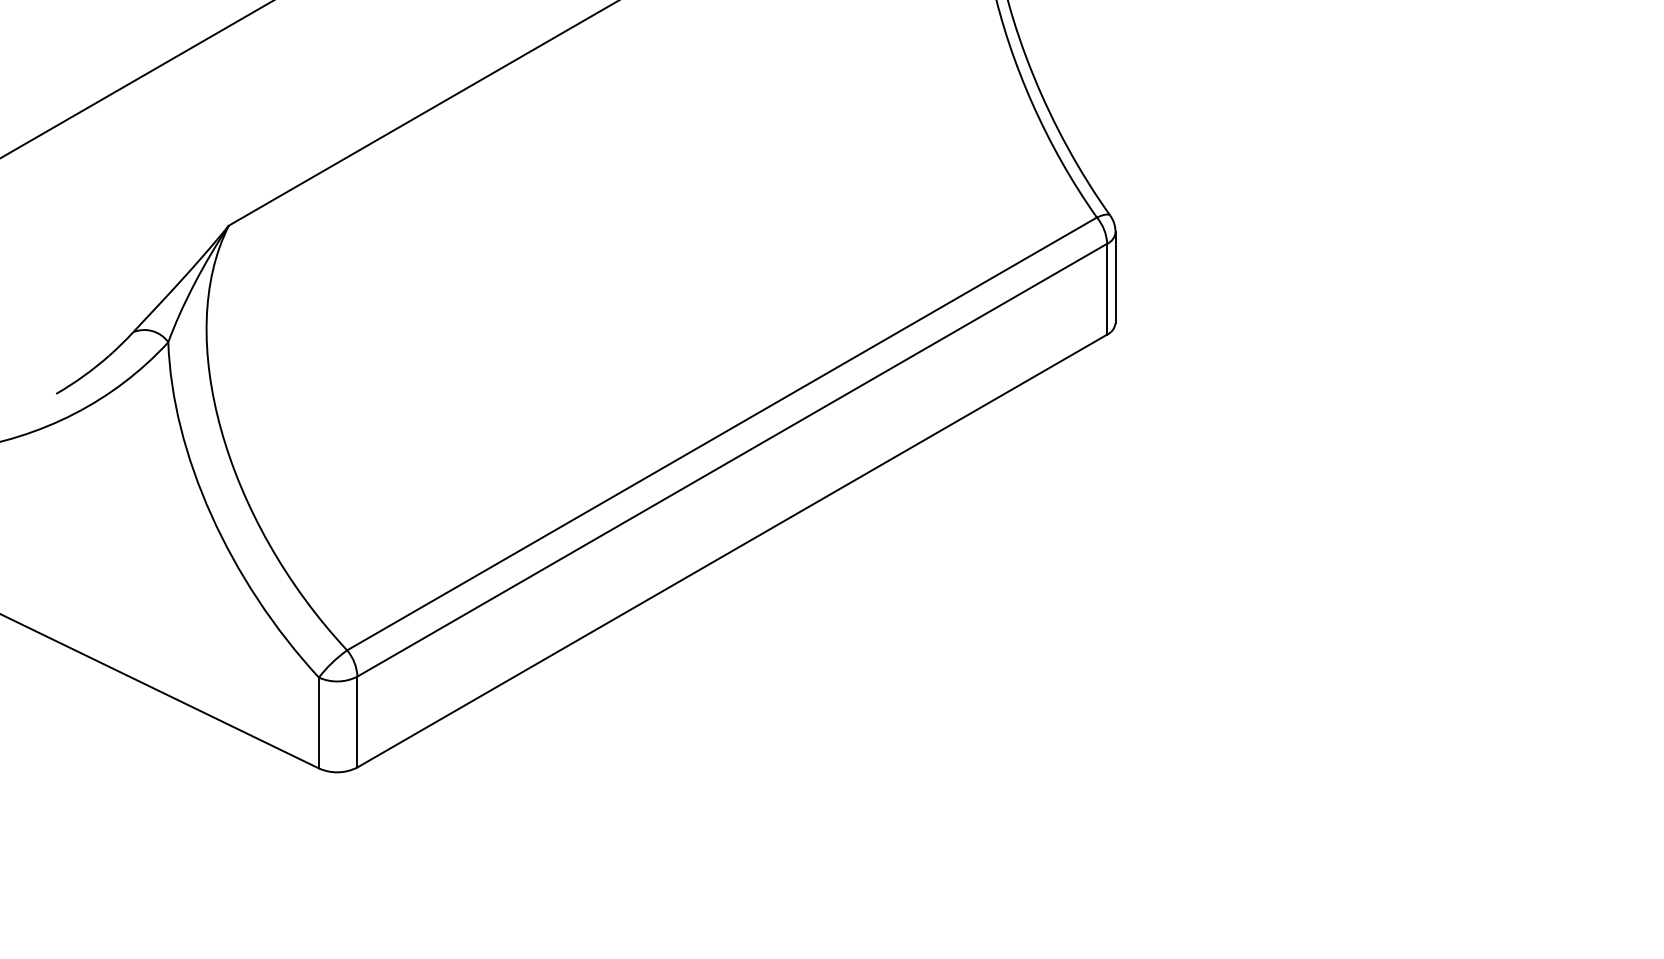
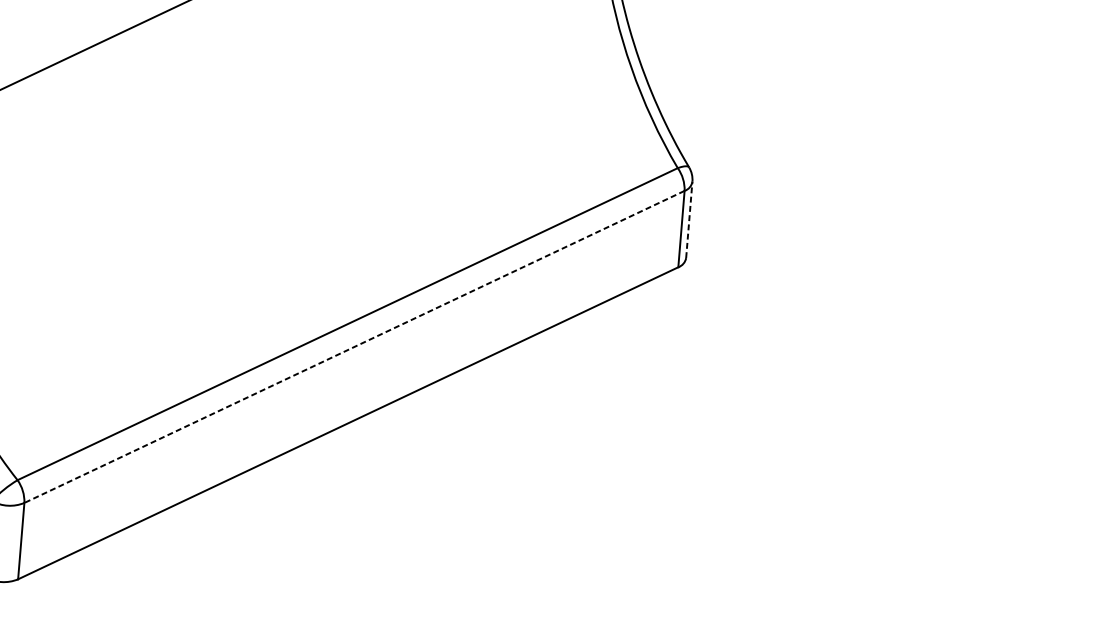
line: (1115, 277) -> (689, 219), solid -> dashed
line: (732, 460) -> (354, 347), solid -> dashed

